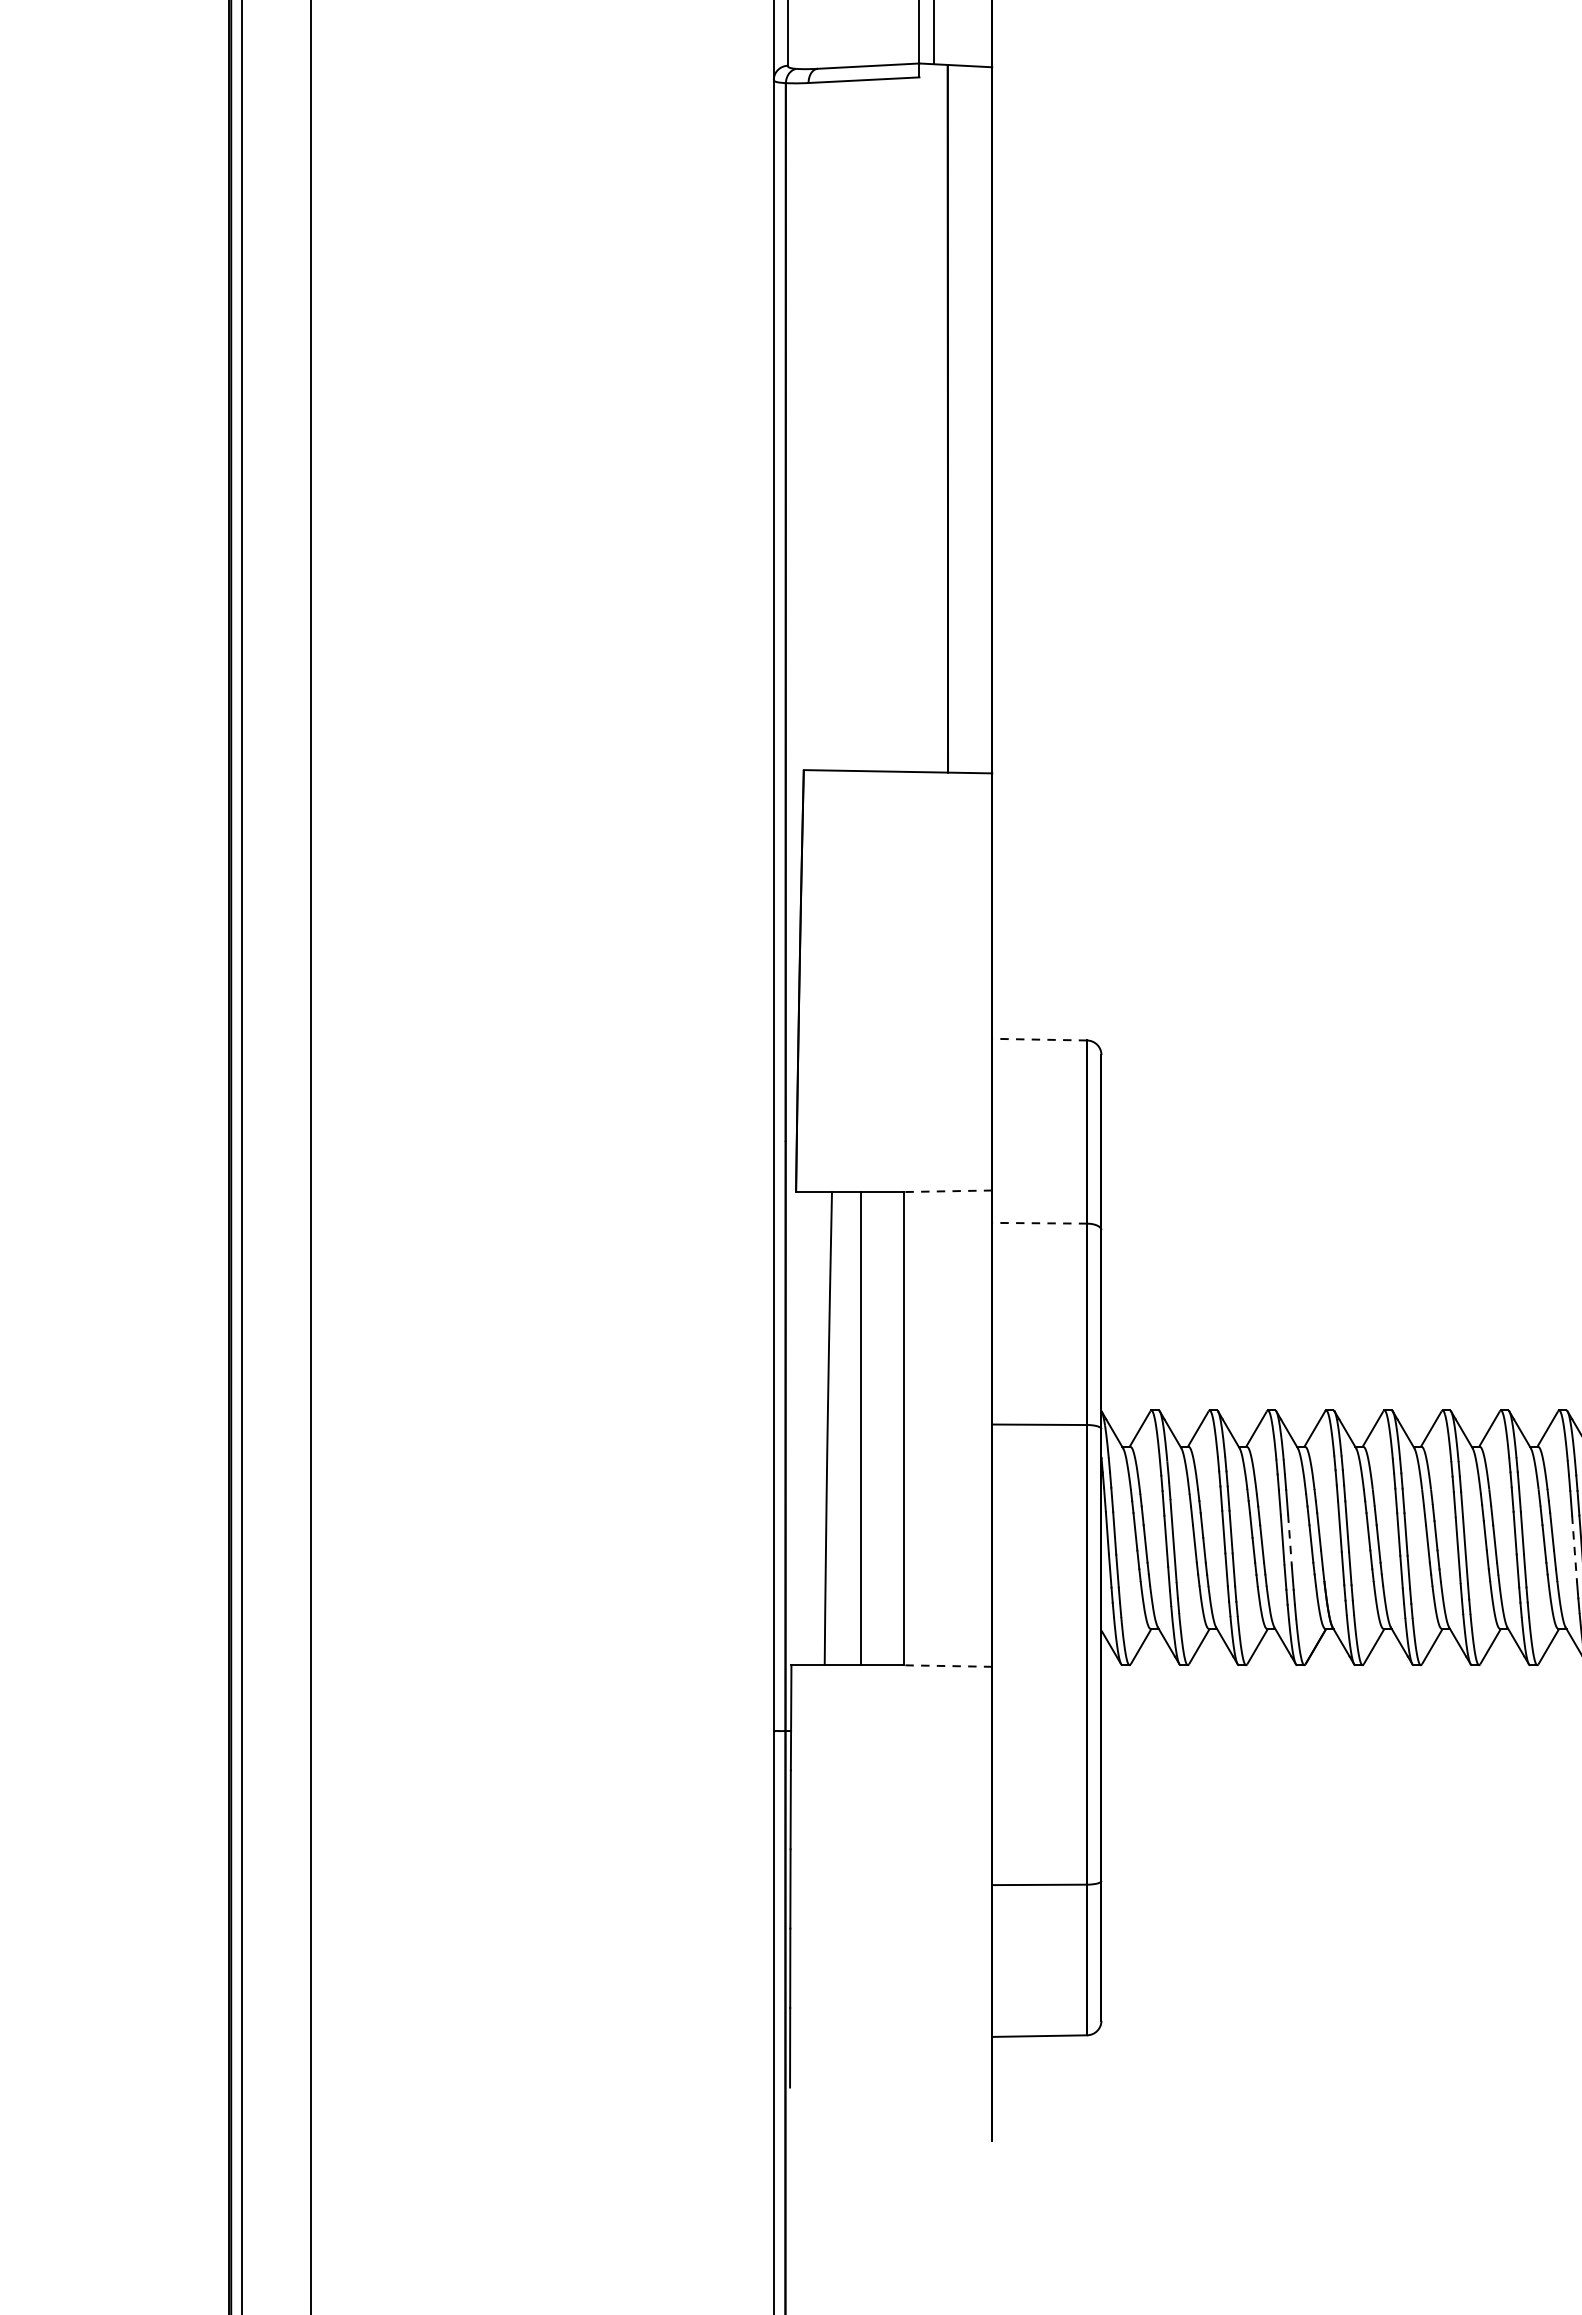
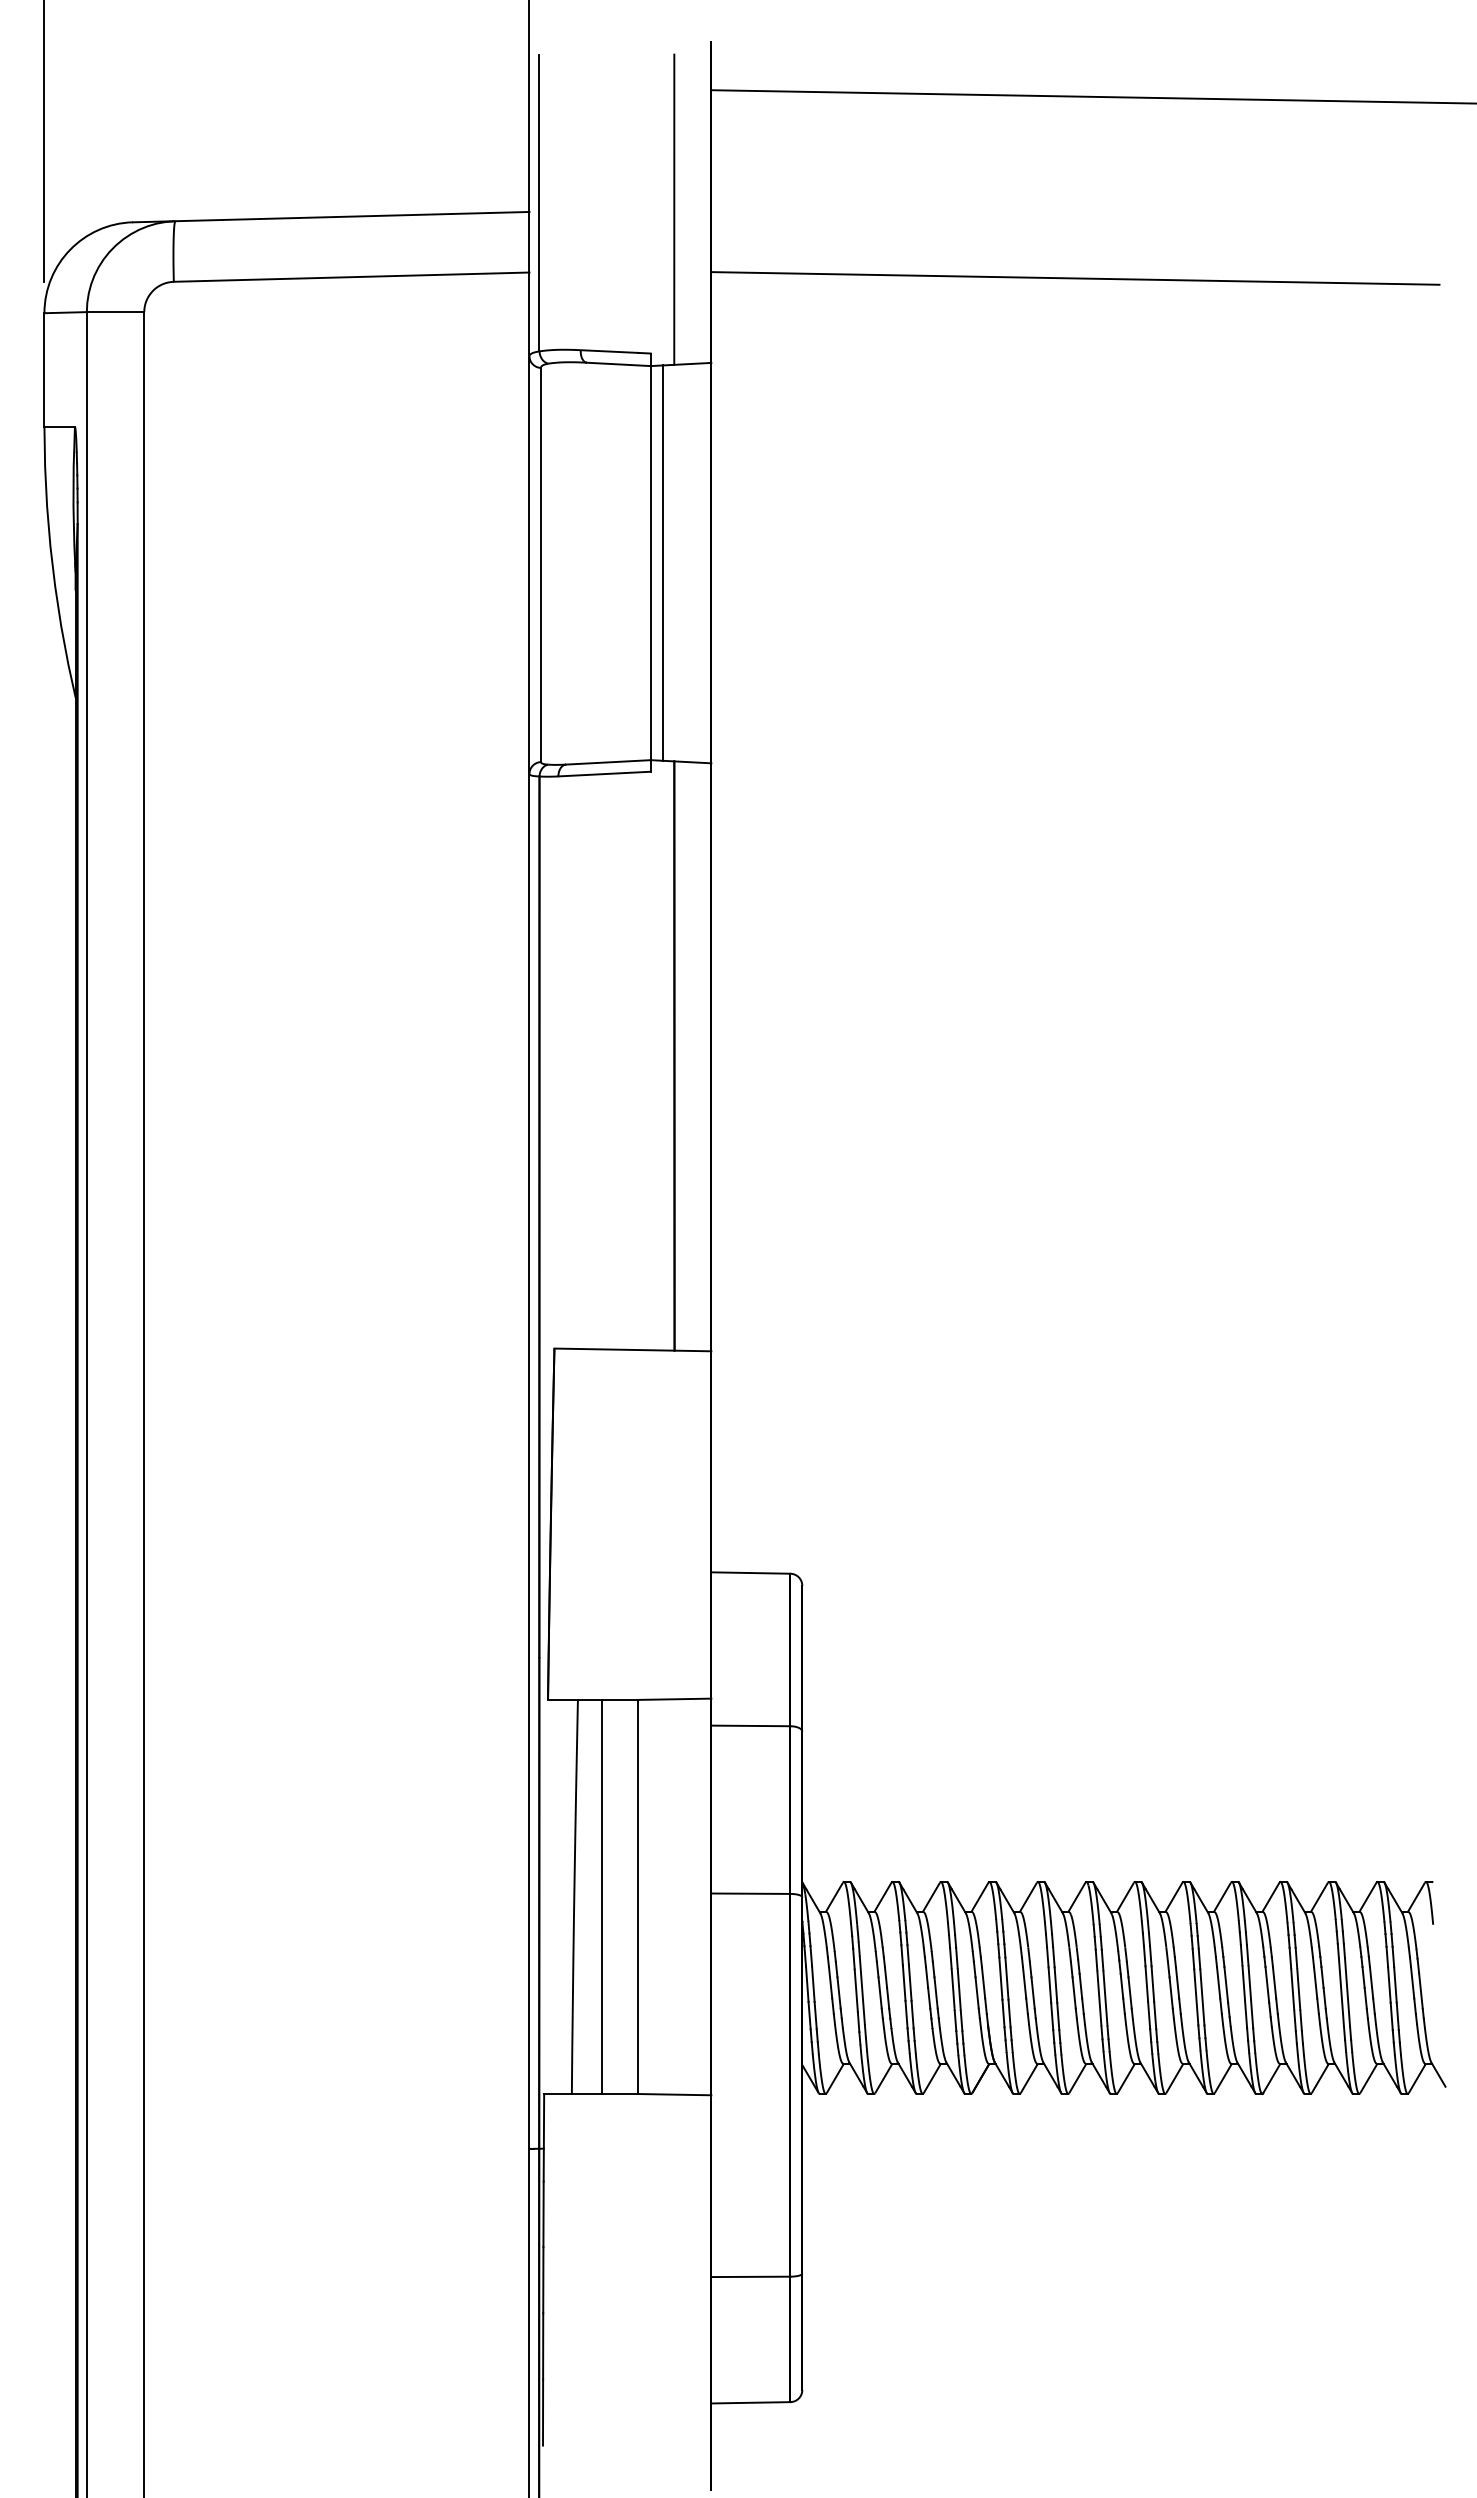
line: (1039, 1040) -> (750, 1573), dashed -> solid
line: (947, 1191) -> (674, 1699), dashed -> solid
line: (1039, 1222) -> (750, 1725), dashed -> solid
line: (1290, 1539) -> (959, 1989), dashed -> solid
line: (1574, 1549) -> (1196, 1997), dashed -> solid
line: (947, 1665) -> (674, 2094), dashed -> solid

